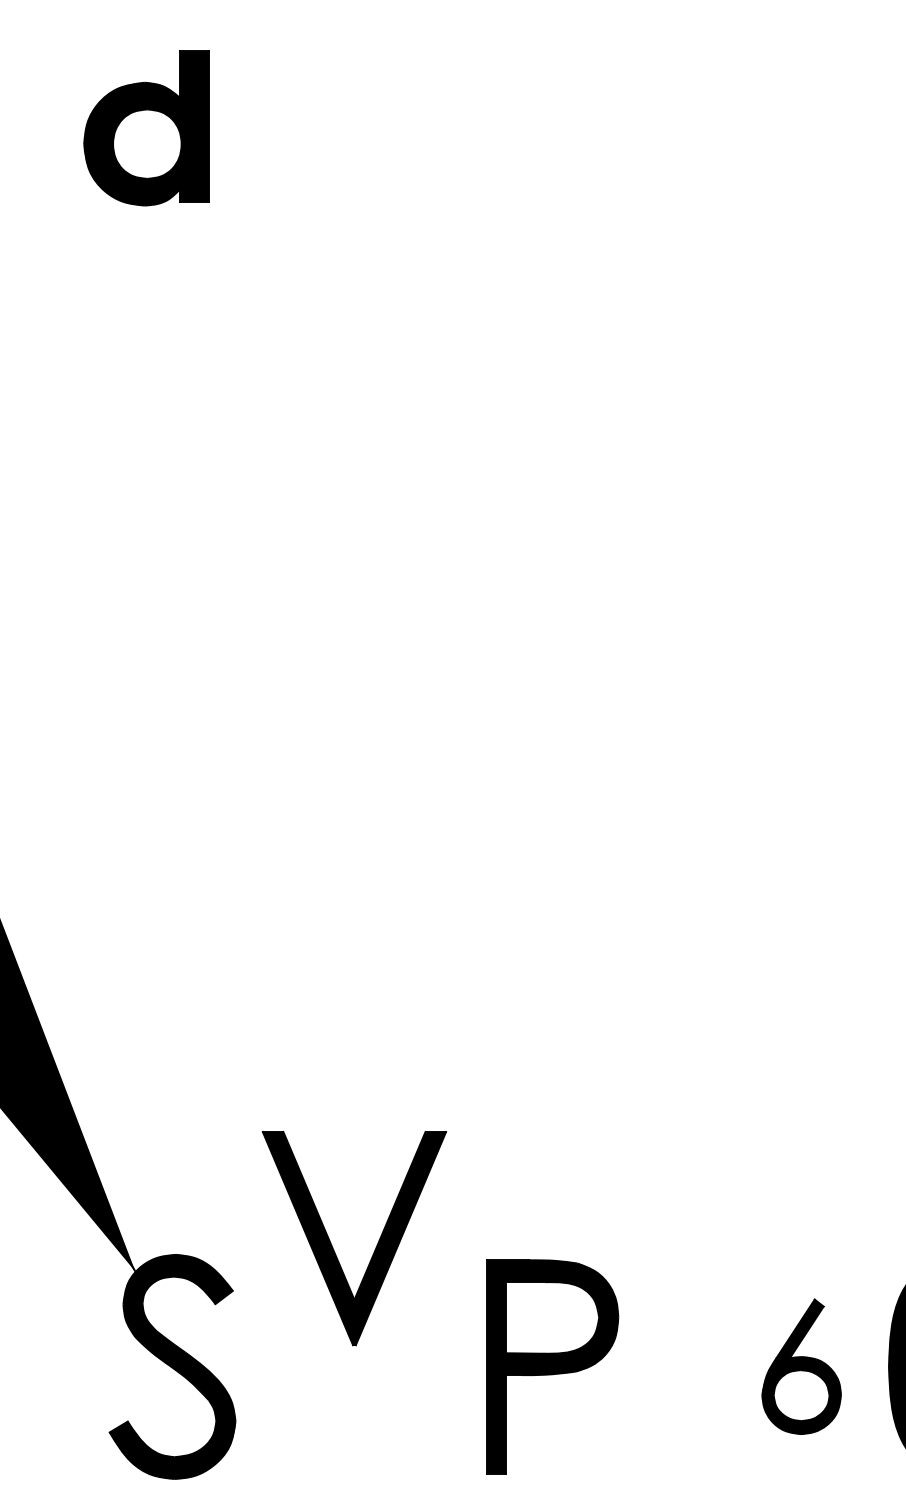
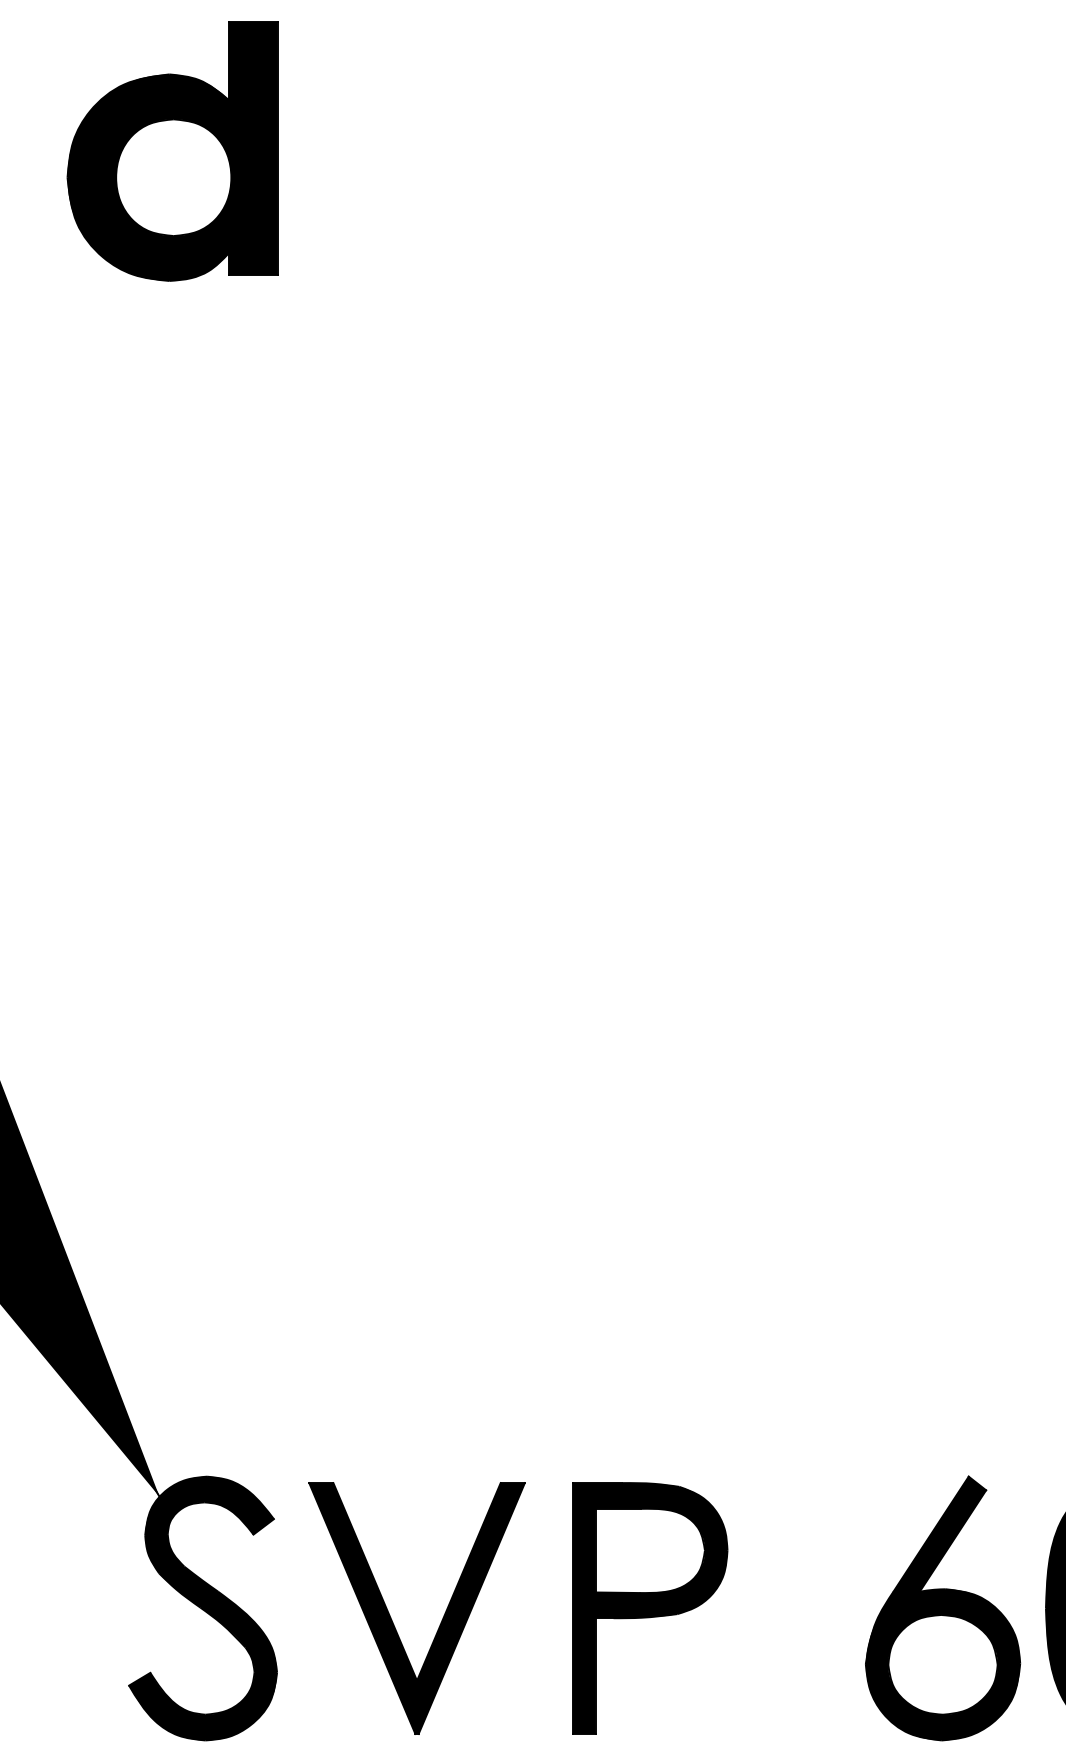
part: (146, 128) -> (172, 151), size x1.43
part: (333, 1247) -> (392, 1619), moved
part: (801, 1366) -> (943, 1608), size x1.67

